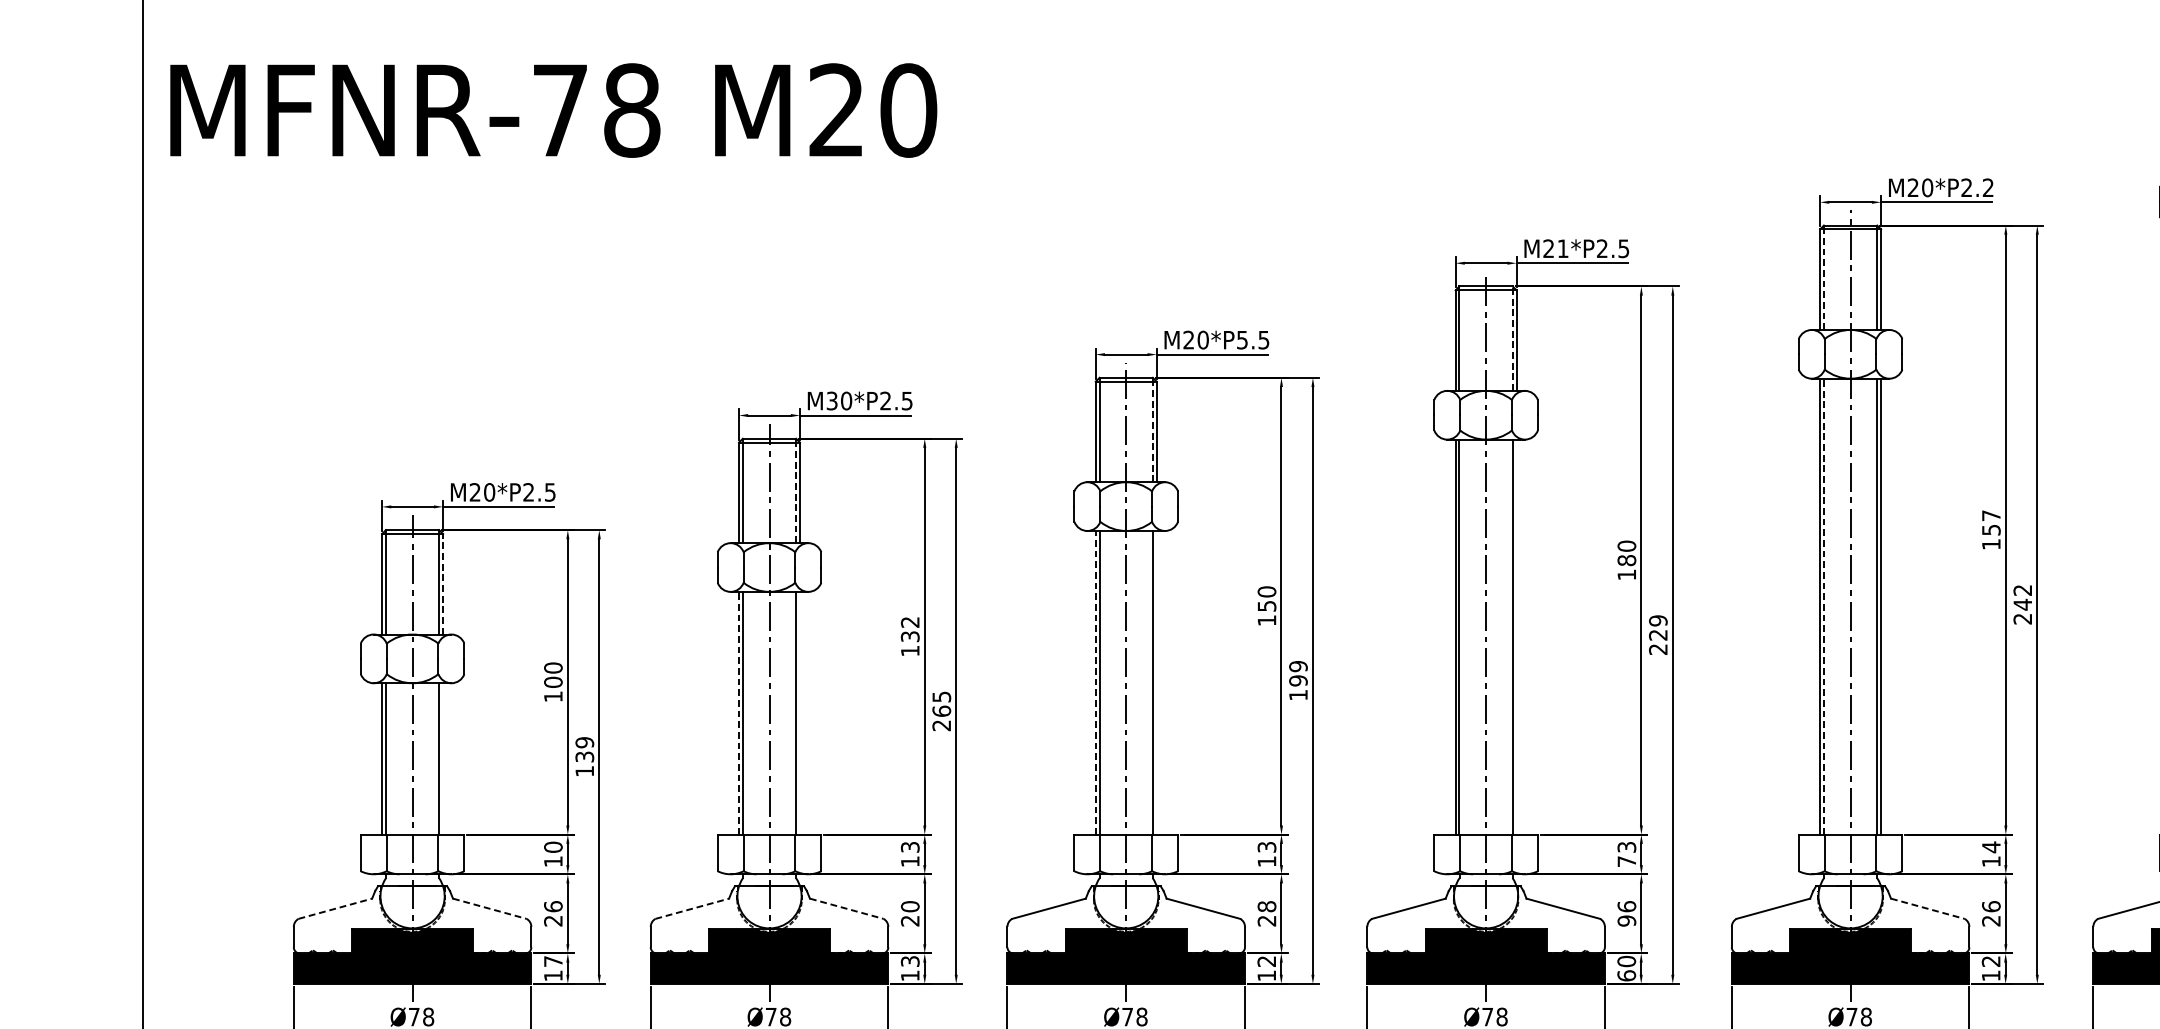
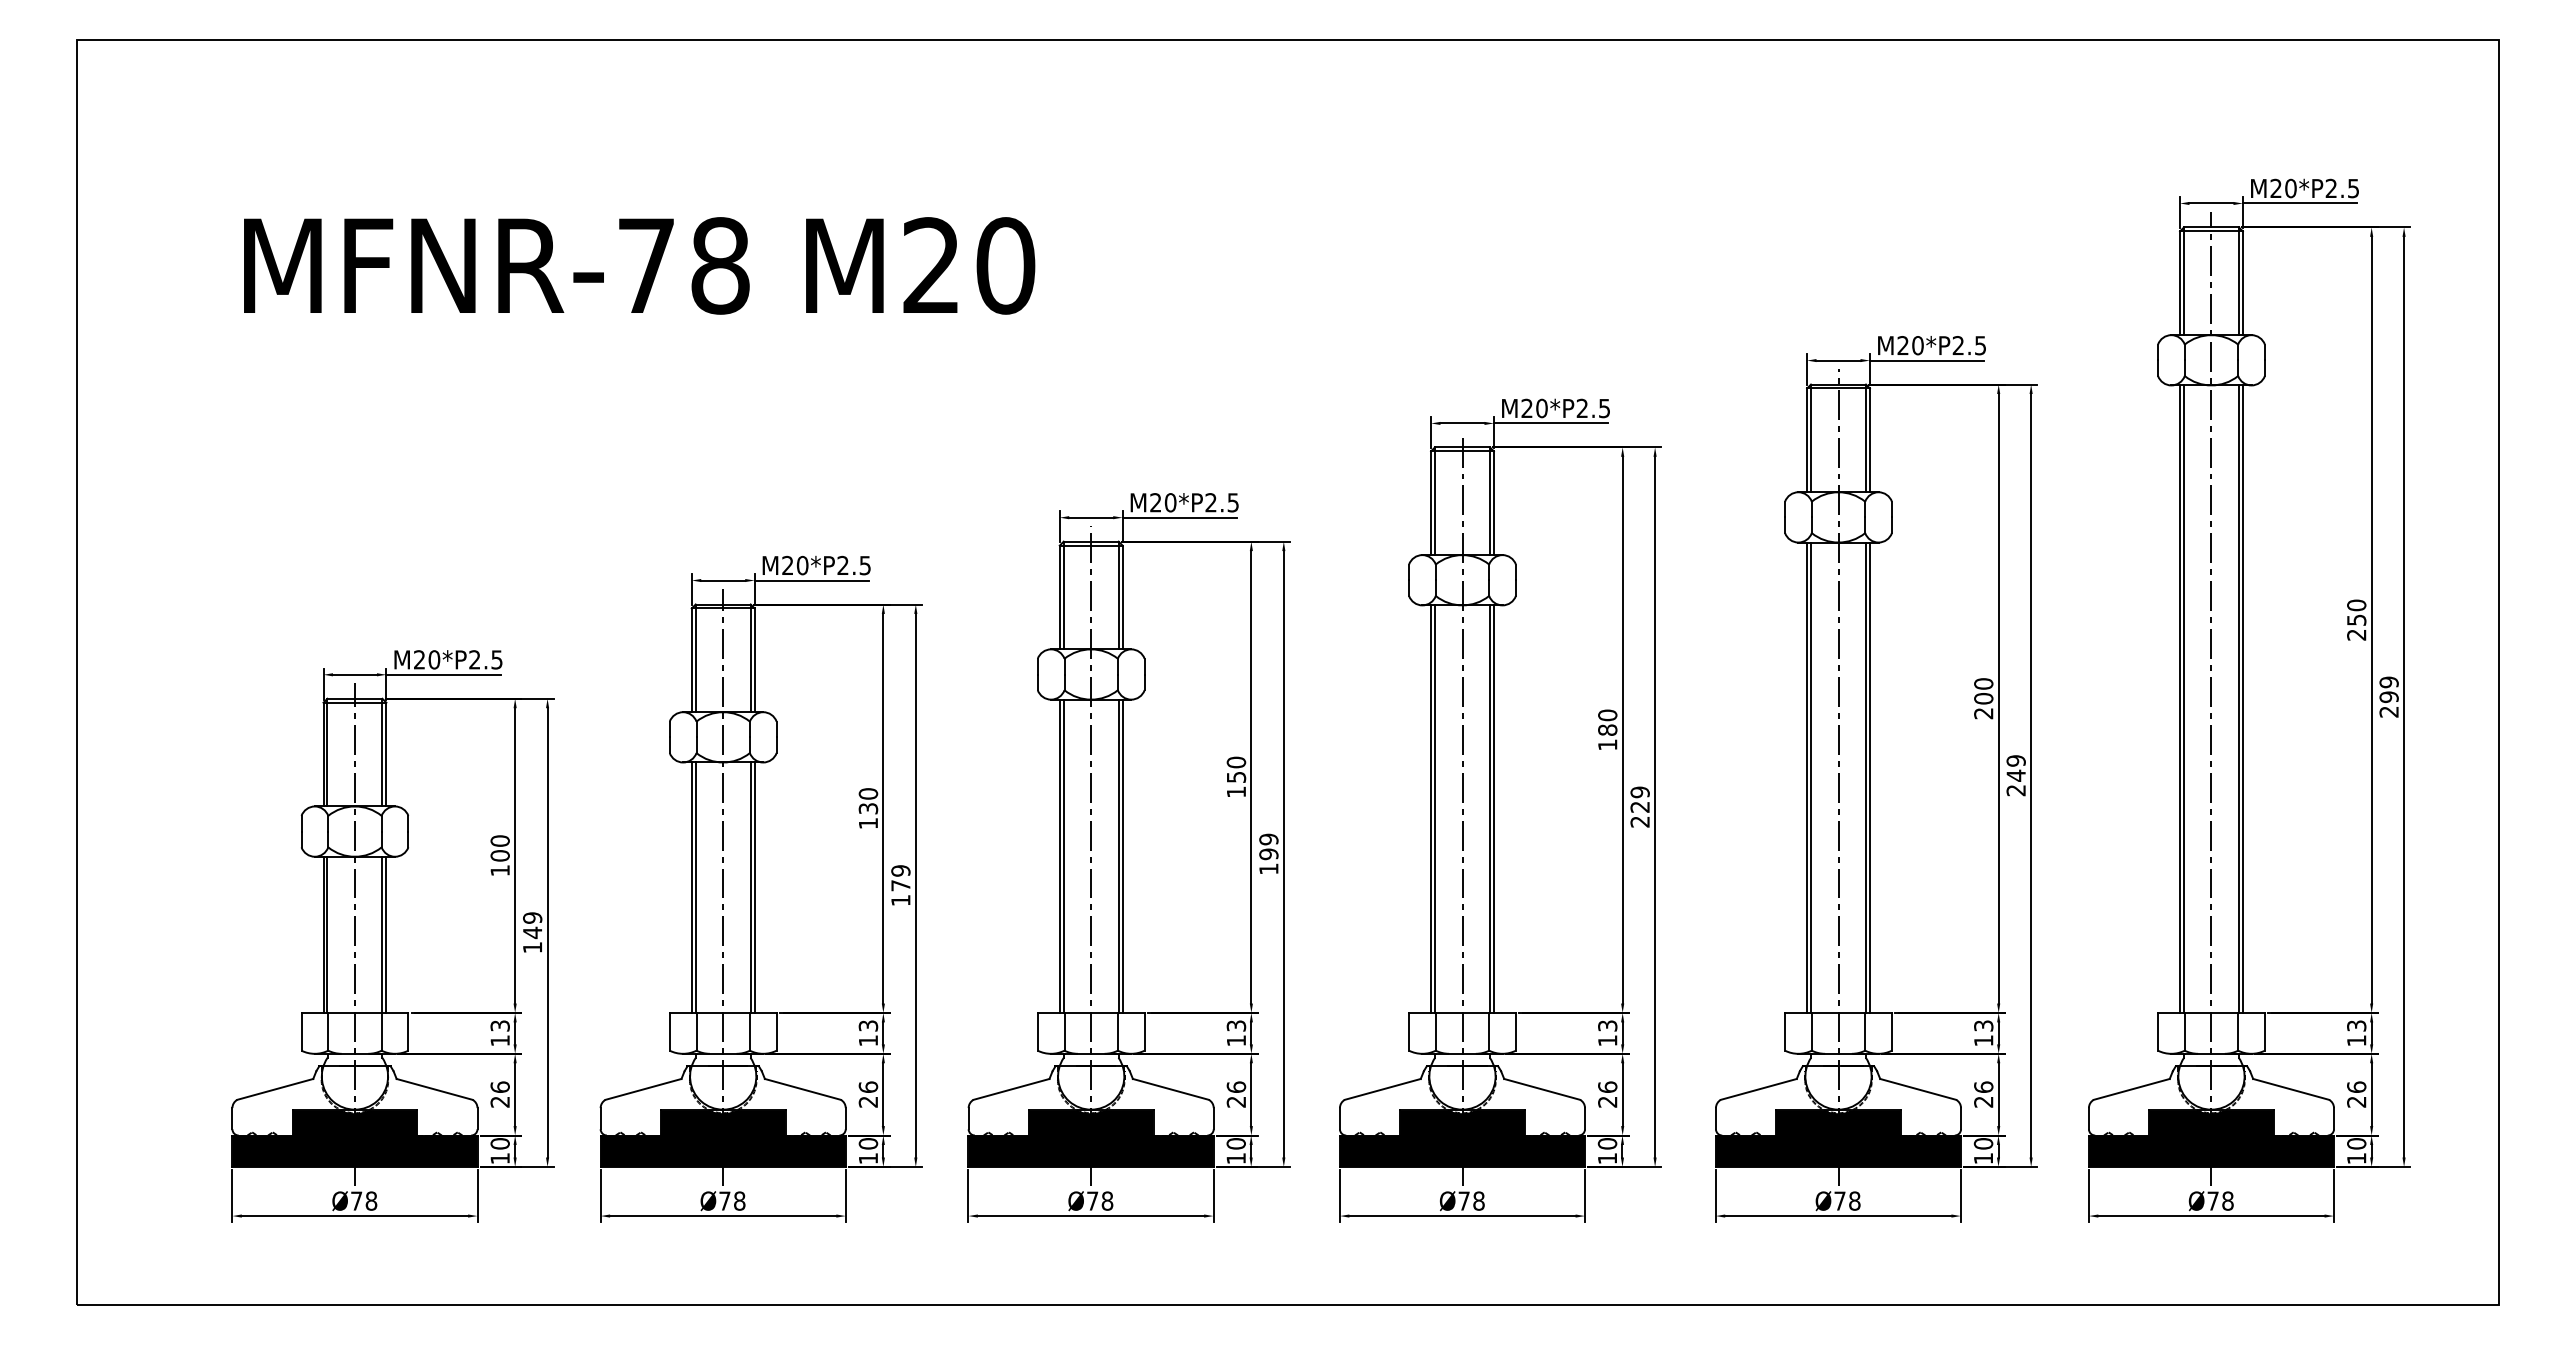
text: (553, 110) -> (639, 265), moved
text: (1988, 187) -> (1980, 345), M20*P2.2 -> M20*P2.5
text: (1562, 248) -> (1541, 408), M21*P2.5 -> M20*P2.5
line: (1824, 277) -> (1811, 438), dashed -> solid
line: (1512, 338) -> (1489, 501), dashed -> solid
text: (1241, 339) -> (1210, 502), M20*P5.5 -> M20*P2.5
text: (831, 400) -> (787, 565), M30*P2.5 -> M20*P2.5
line: (1152, 430) -> (1118, 595), dashed -> solid
line: (795, 491) -> (750, 658), dashed -> solid
text: (1991, 529) -> (1983, 698), 157 -> 200
line: (443, 584) -> (386, 754), dashed -> solid
text: (2022, 589) -> (2015, 760), 242 -> 249
line: (1824, 606) -> (1811, 777), dashed -> solid
text: (910, 621) -> (868, 793), 132 -> 130
line: (1516, 636) -> (1493, 808), added
line: (1156, 682) -> (1122, 855), added
line: (1095, 683) -> (1059, 856), dashed -> solid
text: (941, 711) -> (900, 885), 265 -> 179
line: (738, 713) -> (691, 887), dashed -> solid
line: (799, 713) -> (754, 887), added
text: (584, 756) -> (532, 932), 139 -> 149
line: (443, 758) -> (386, 934), added
text: (552, 846) -> (499, 1025), 10 -> 13
text: (1991, 847) -> (1983, 1026), 14 -> 13
text: (1626, 861) -> (1607, 1040), 73 -> 13
text: (909, 905) -> (867, 1086), 20 -> 26
text: (1266, 905) -> (1235, 1086), 28 -> 26
line: (335, 908) -> (275, 1089), dashed -> solid
line: (490, 908) -> (435, 1089), dashed -> solid
line: (693, 908) -> (644, 1089), dashed -> solid
line: (847, 908) -> (803, 1089), dashed -> solid
line: (1928, 908) -> (1918, 1089), dashed -> solid
text: (1626, 920) -> (1607, 1101), 96 -> 26
text: (552, 961) -> (499, 1143), 17 -> 10
text: (910, 961) -> (868, 1143), 13 -> 10
text: (1266, 961) -> (1235, 1143), 12 -> 10
text: (1991, 961) -> (1983, 1143), 12 -> 10
text: (1626, 975) -> (1607, 1158), 60 -> 10

